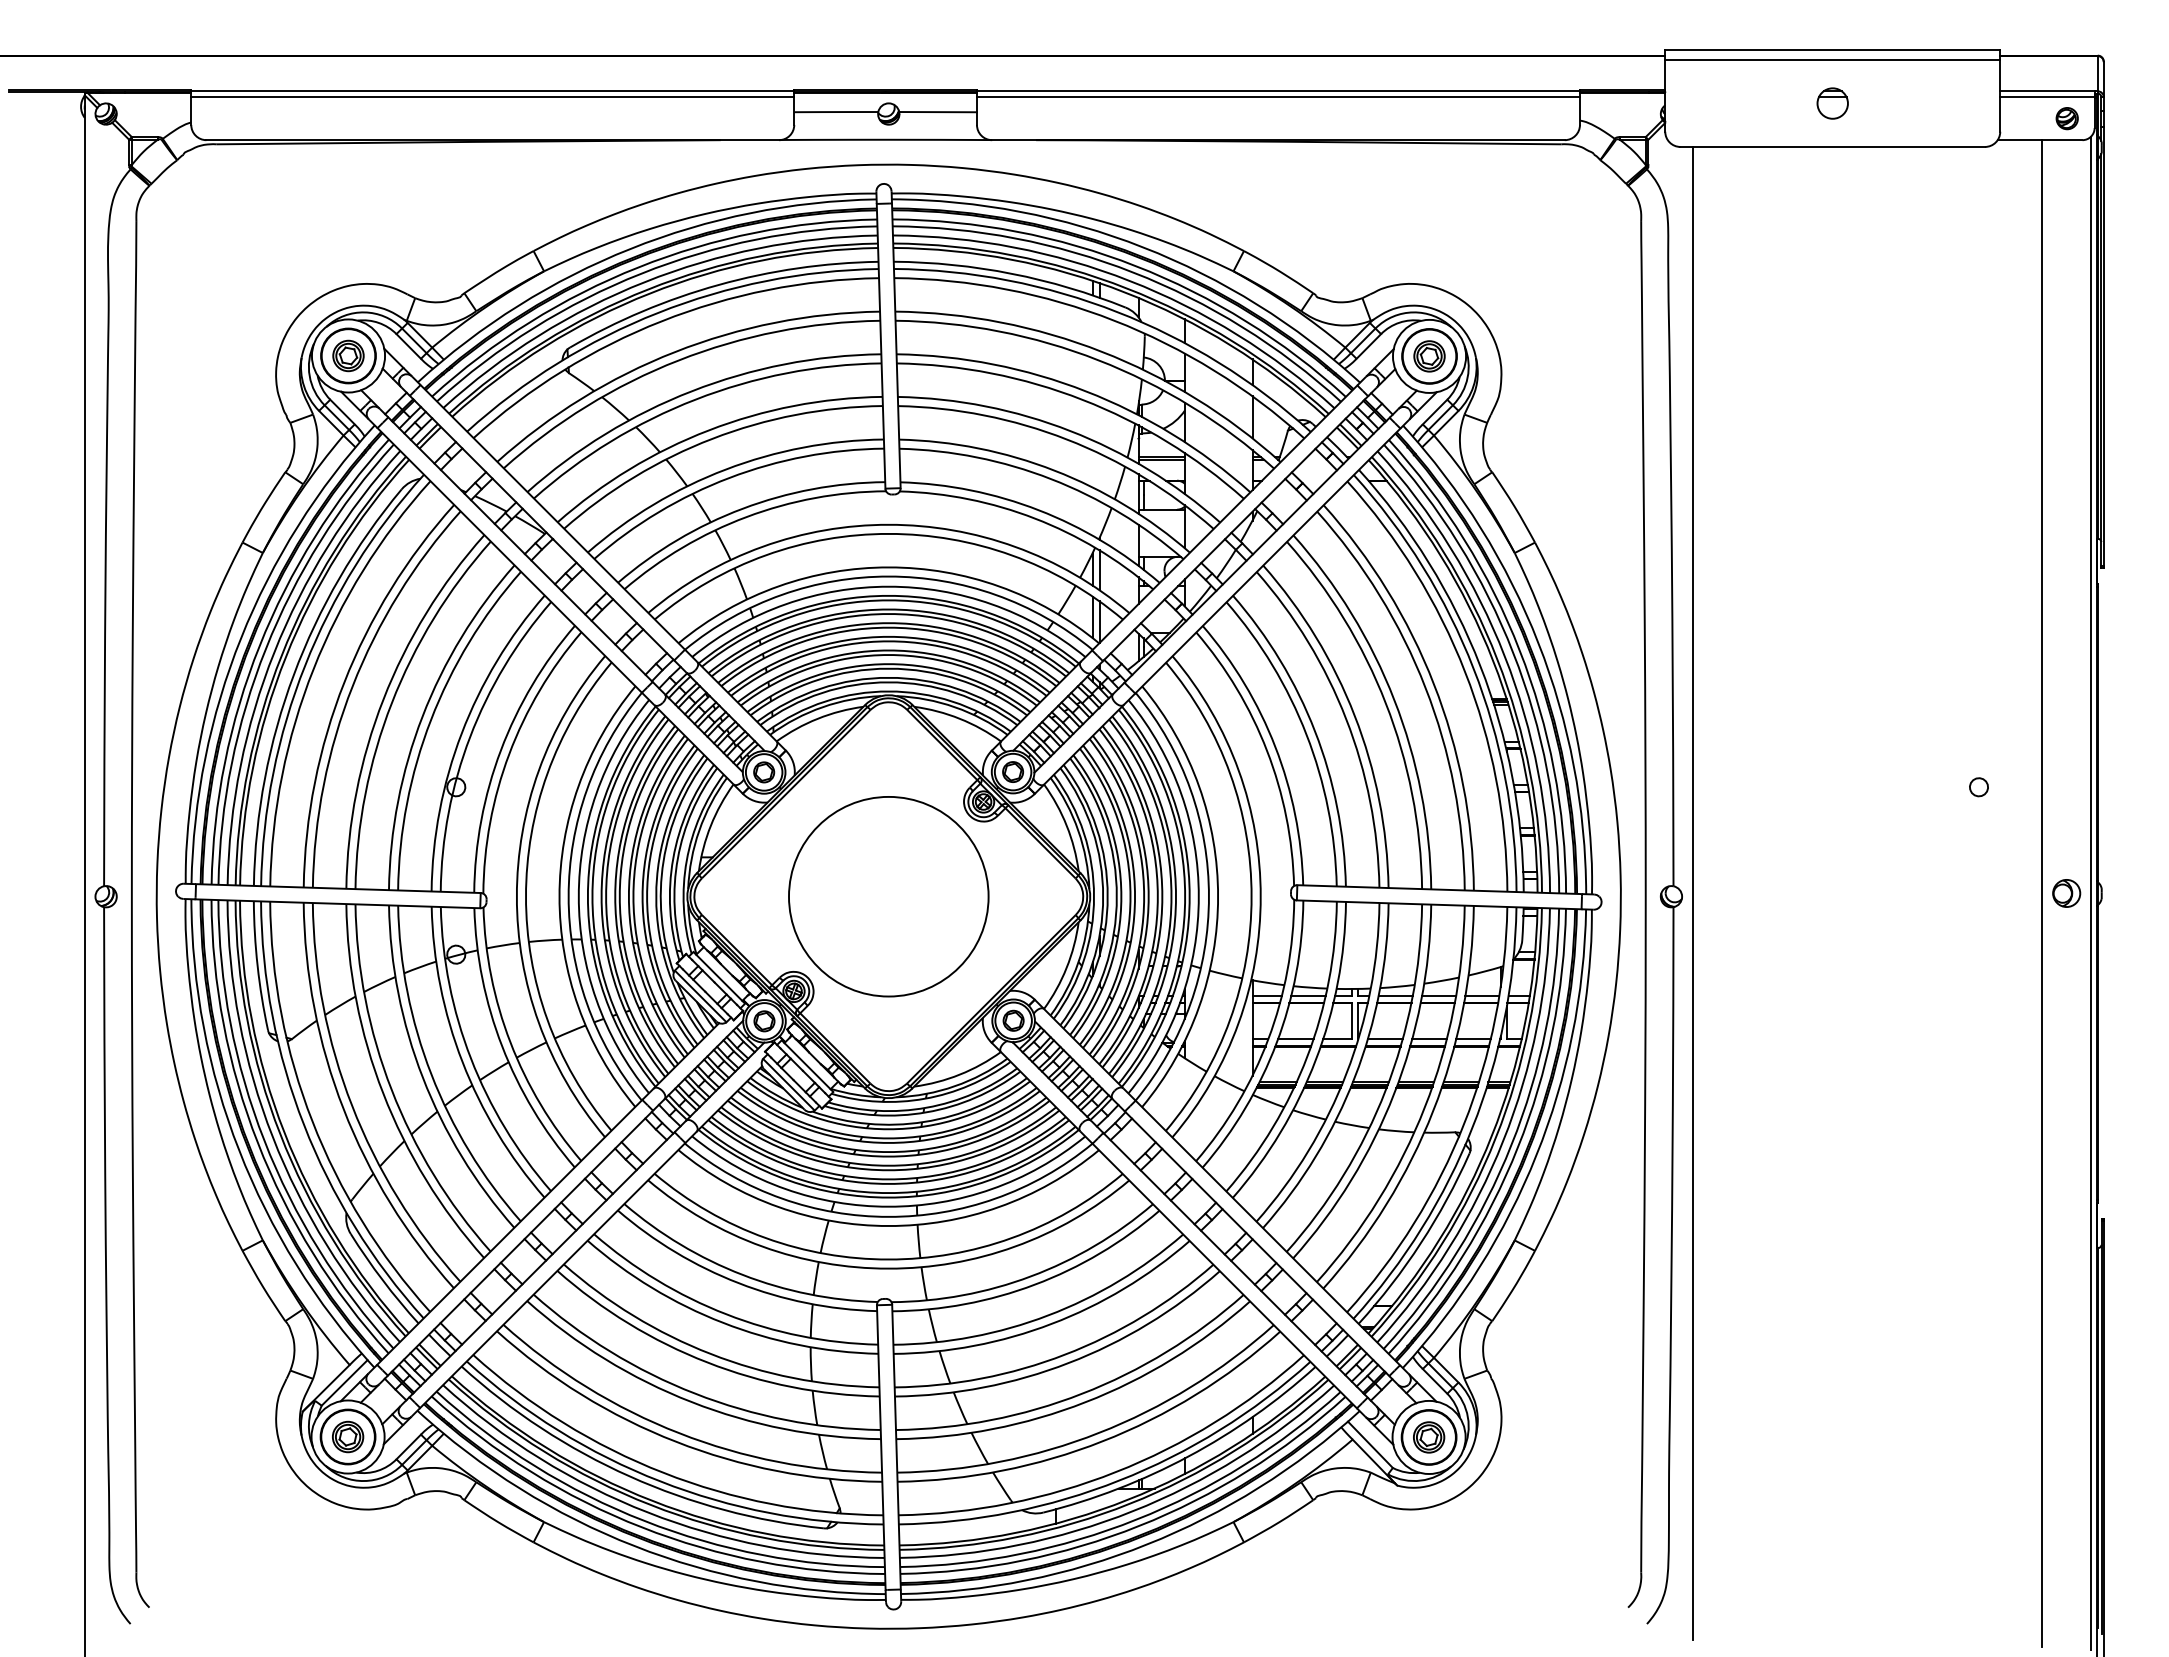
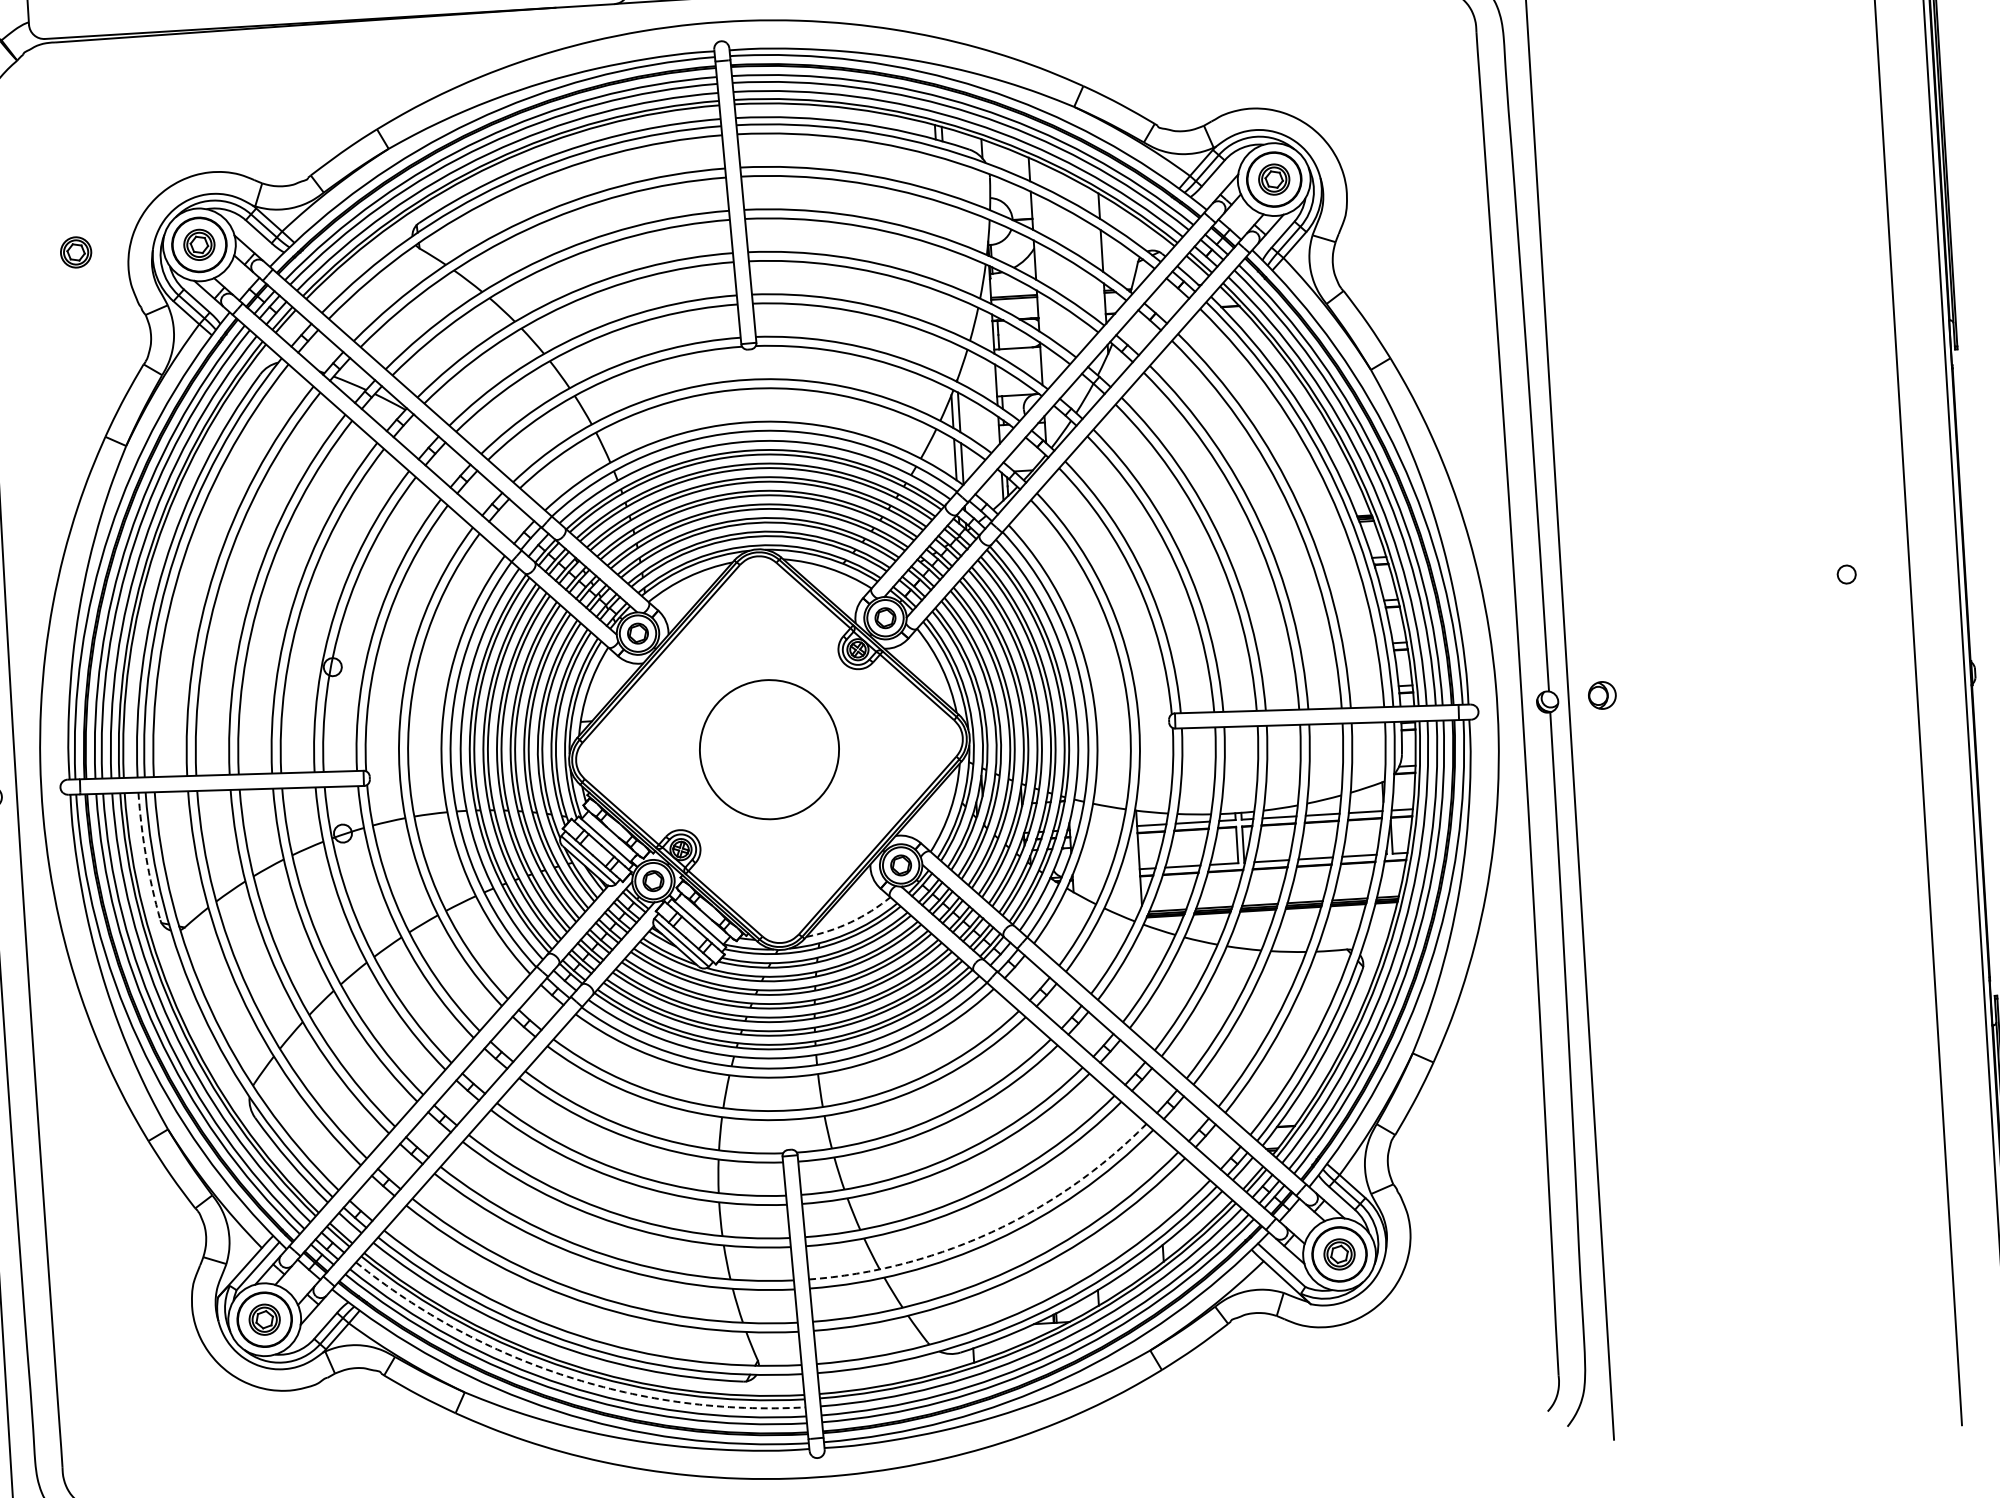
part: (224, 355) -> (76, 251), added
part: (2066, 893) -> (1602, 695), moved
circle: (888, 896) -> (769, 749), size x0.7
arc: (257, 966) -> (146, 857), solid -> dashed
arc: (959, 1074) -> (850, 922), solid -> dashed
arc: (1082, 1393) -> (992, 1231), solid -> dashed
arc: (647, 1512) -> (567, 1376), solid -> dashed

